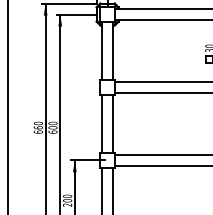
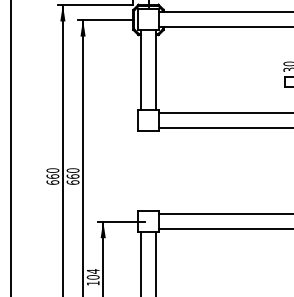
line: (102, 123) -> (141, 170), removed
line: (113, 123) -> (156, 170), removed
text: (52, 127) -> (72, 176), 600 -> 660
text: (67, 200) -> (92, 277), 200 -> 104

